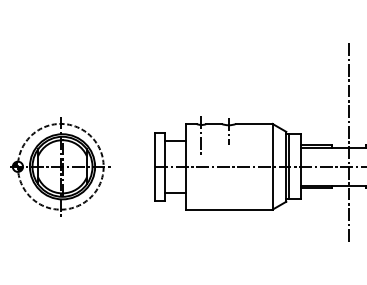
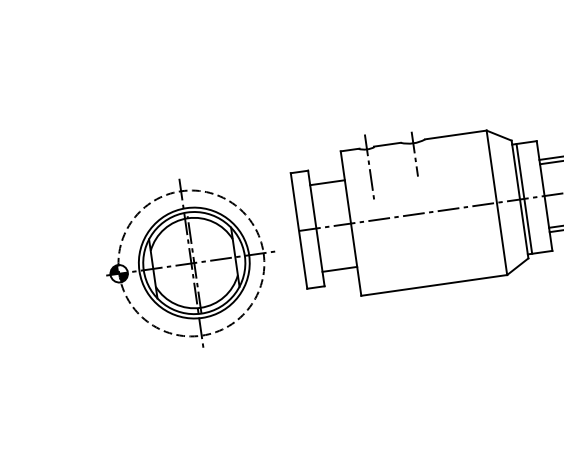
part: (60, 166) -> (190, 263), moved

